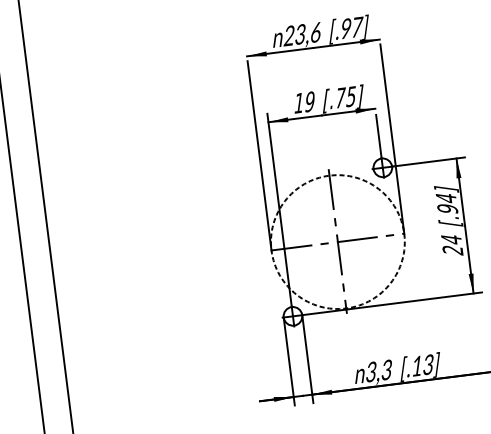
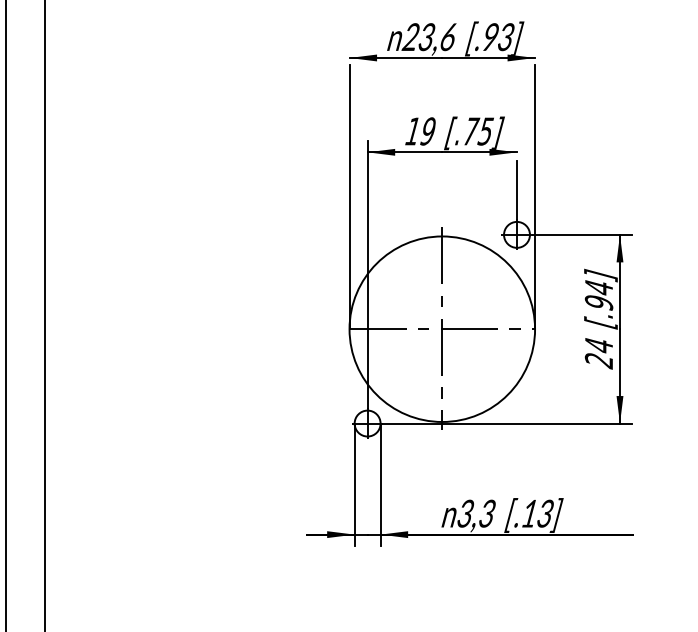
text: (358, 27) -> (507, 37), .97 -> .93
circle: (338, 242) -> (442, 329), dashed -> solid

